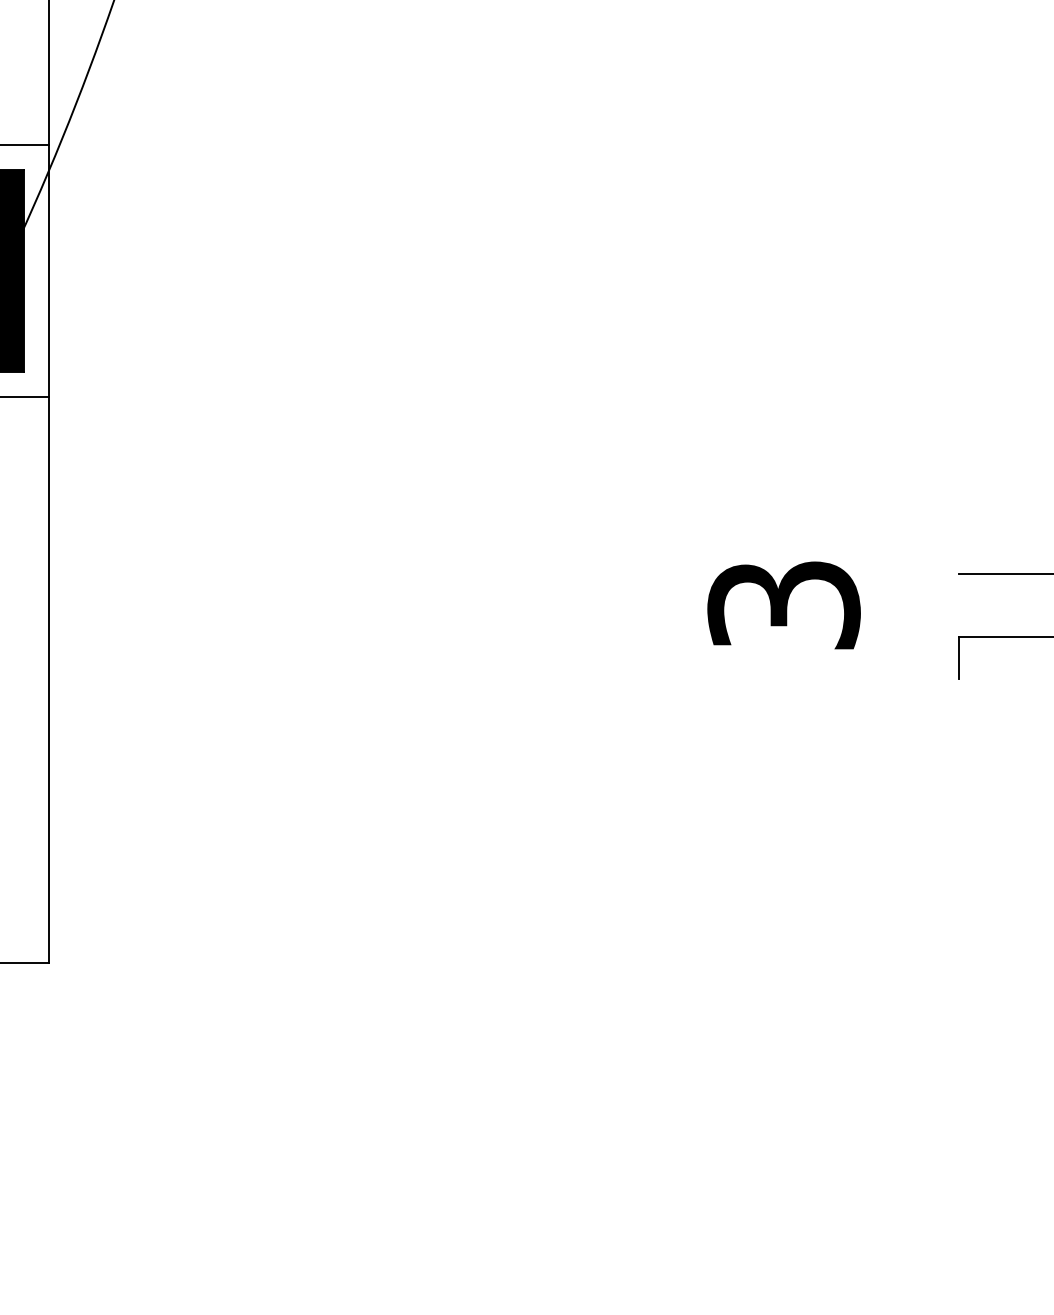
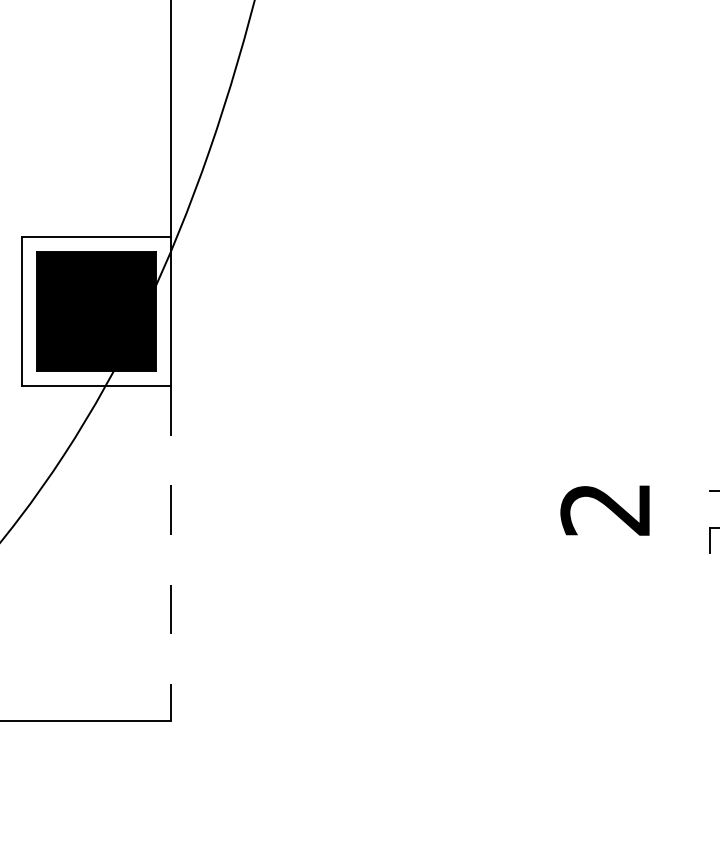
text: (783, 605) -> (605, 509), 3 -> 2
line: (48, 679) -> (170, 553), solid -> dashed

